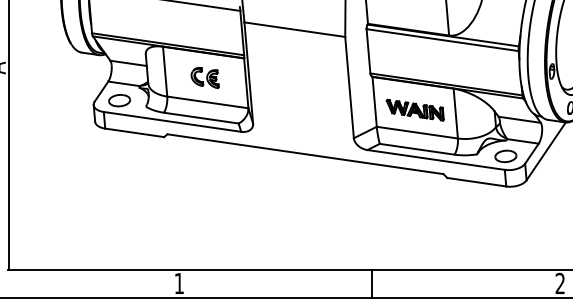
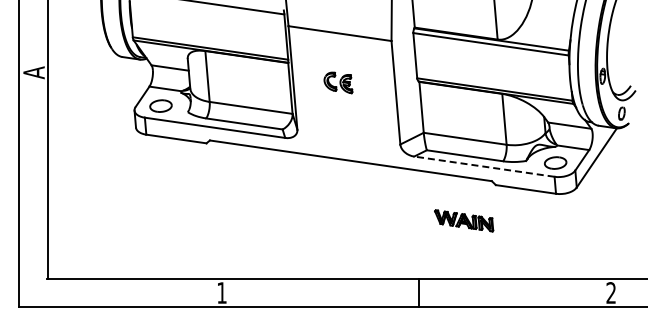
part: (205, 77) -> (338, 82), moved
part: (415, 109) -> (464, 220), moved
line: (436, 159) -> (484, 166), solid -> dashed

